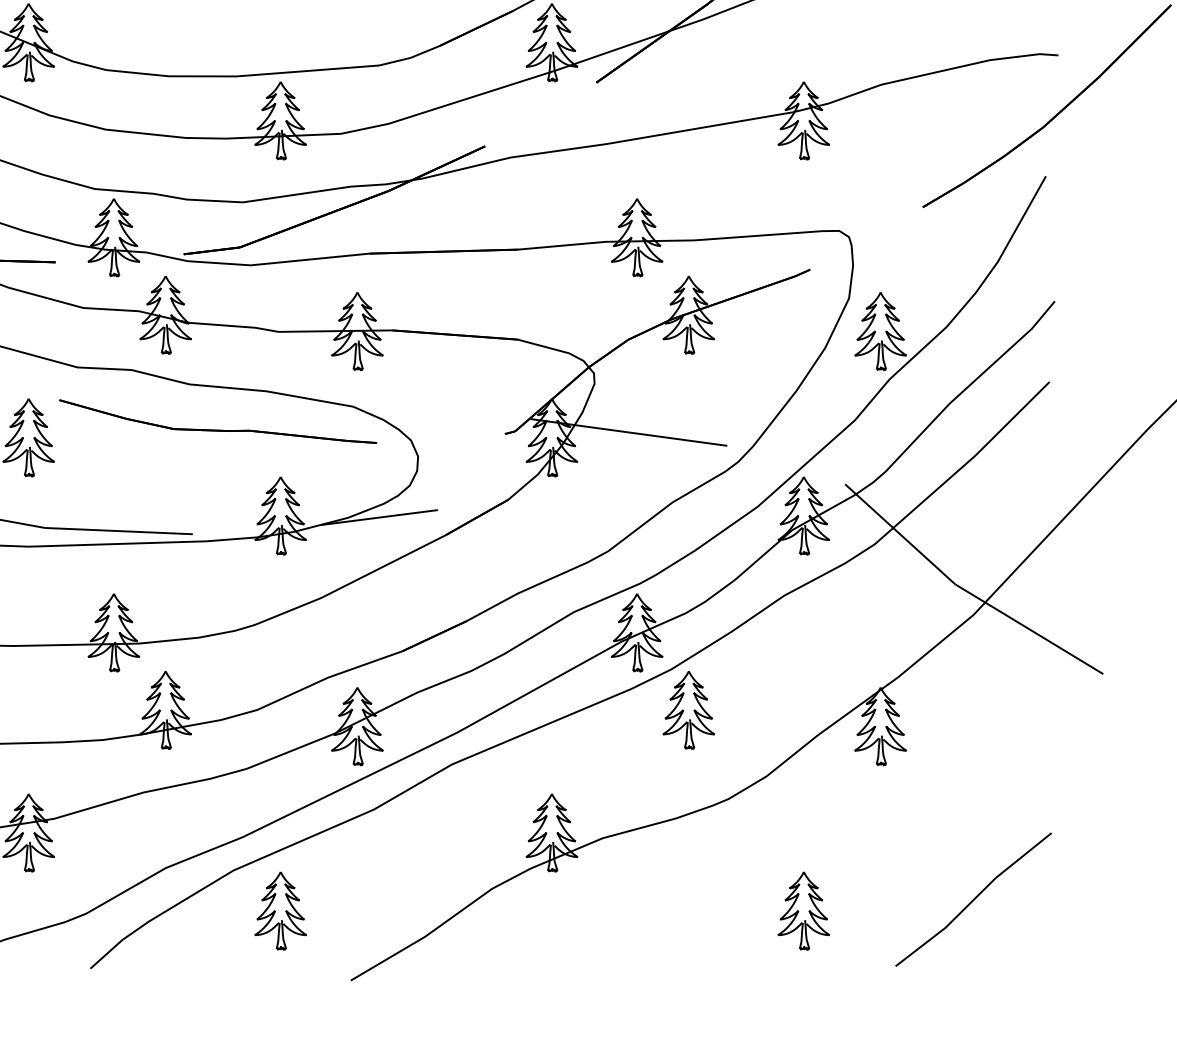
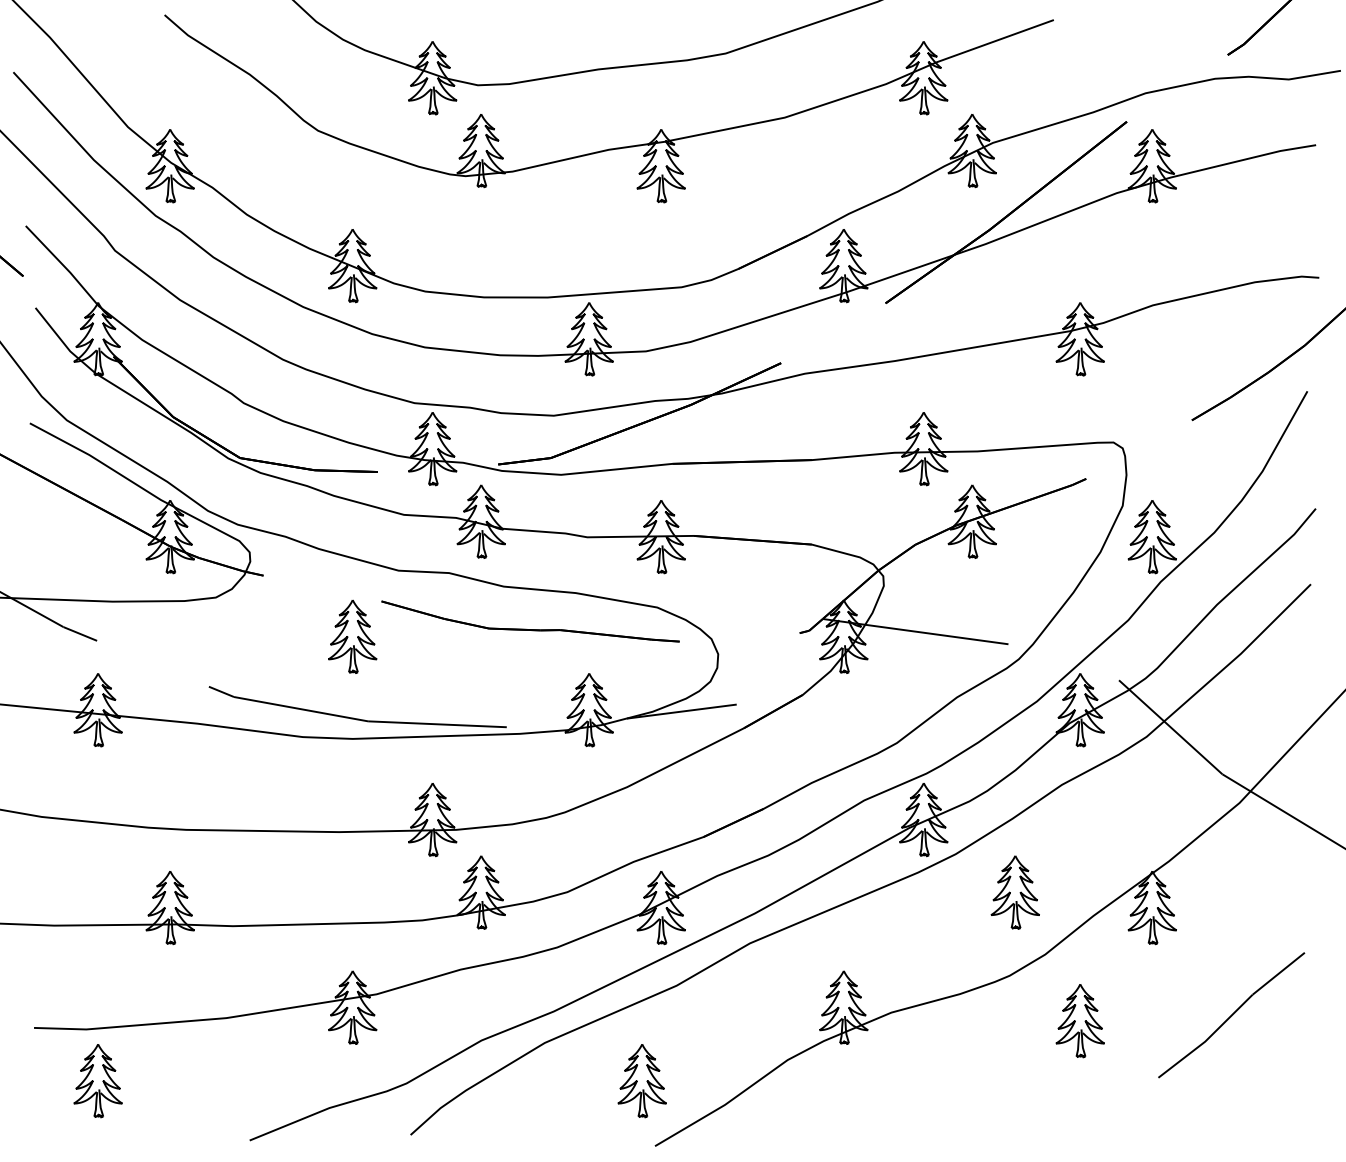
part: (687, 710) -> (1014, 892), moved
part: (973, 899) -> (1231, 1015), moved
part: (279, 911) -> (641, 1081), moved
part: (803, 911) -> (1079, 1021), moved

